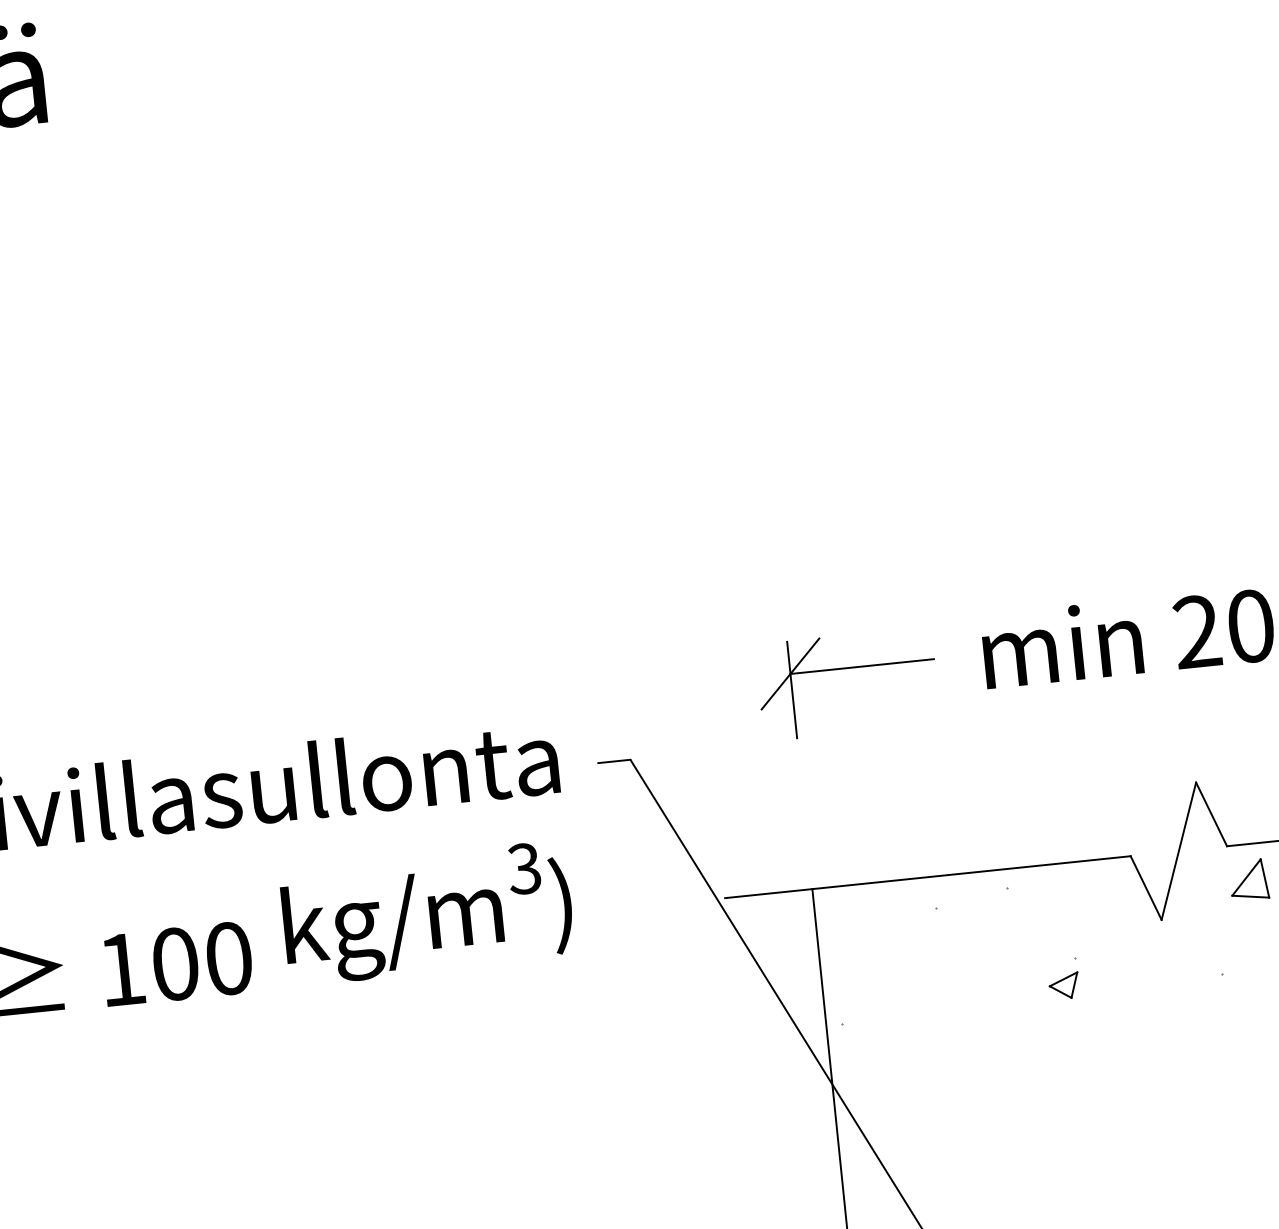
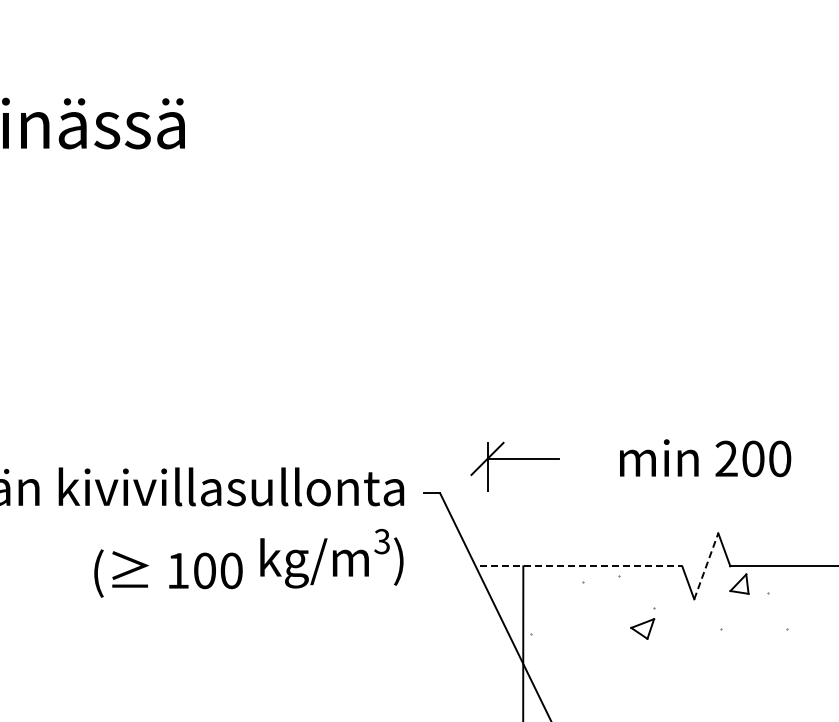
part: (844, 669) -> (514, 459), moved
line: (1179, 849) -> (706, 565), solid -> dashed
line: (928, 877) -> (581, 566), solid -> dashed
part: (1062, 978) -> (642, 623), size x1.6

